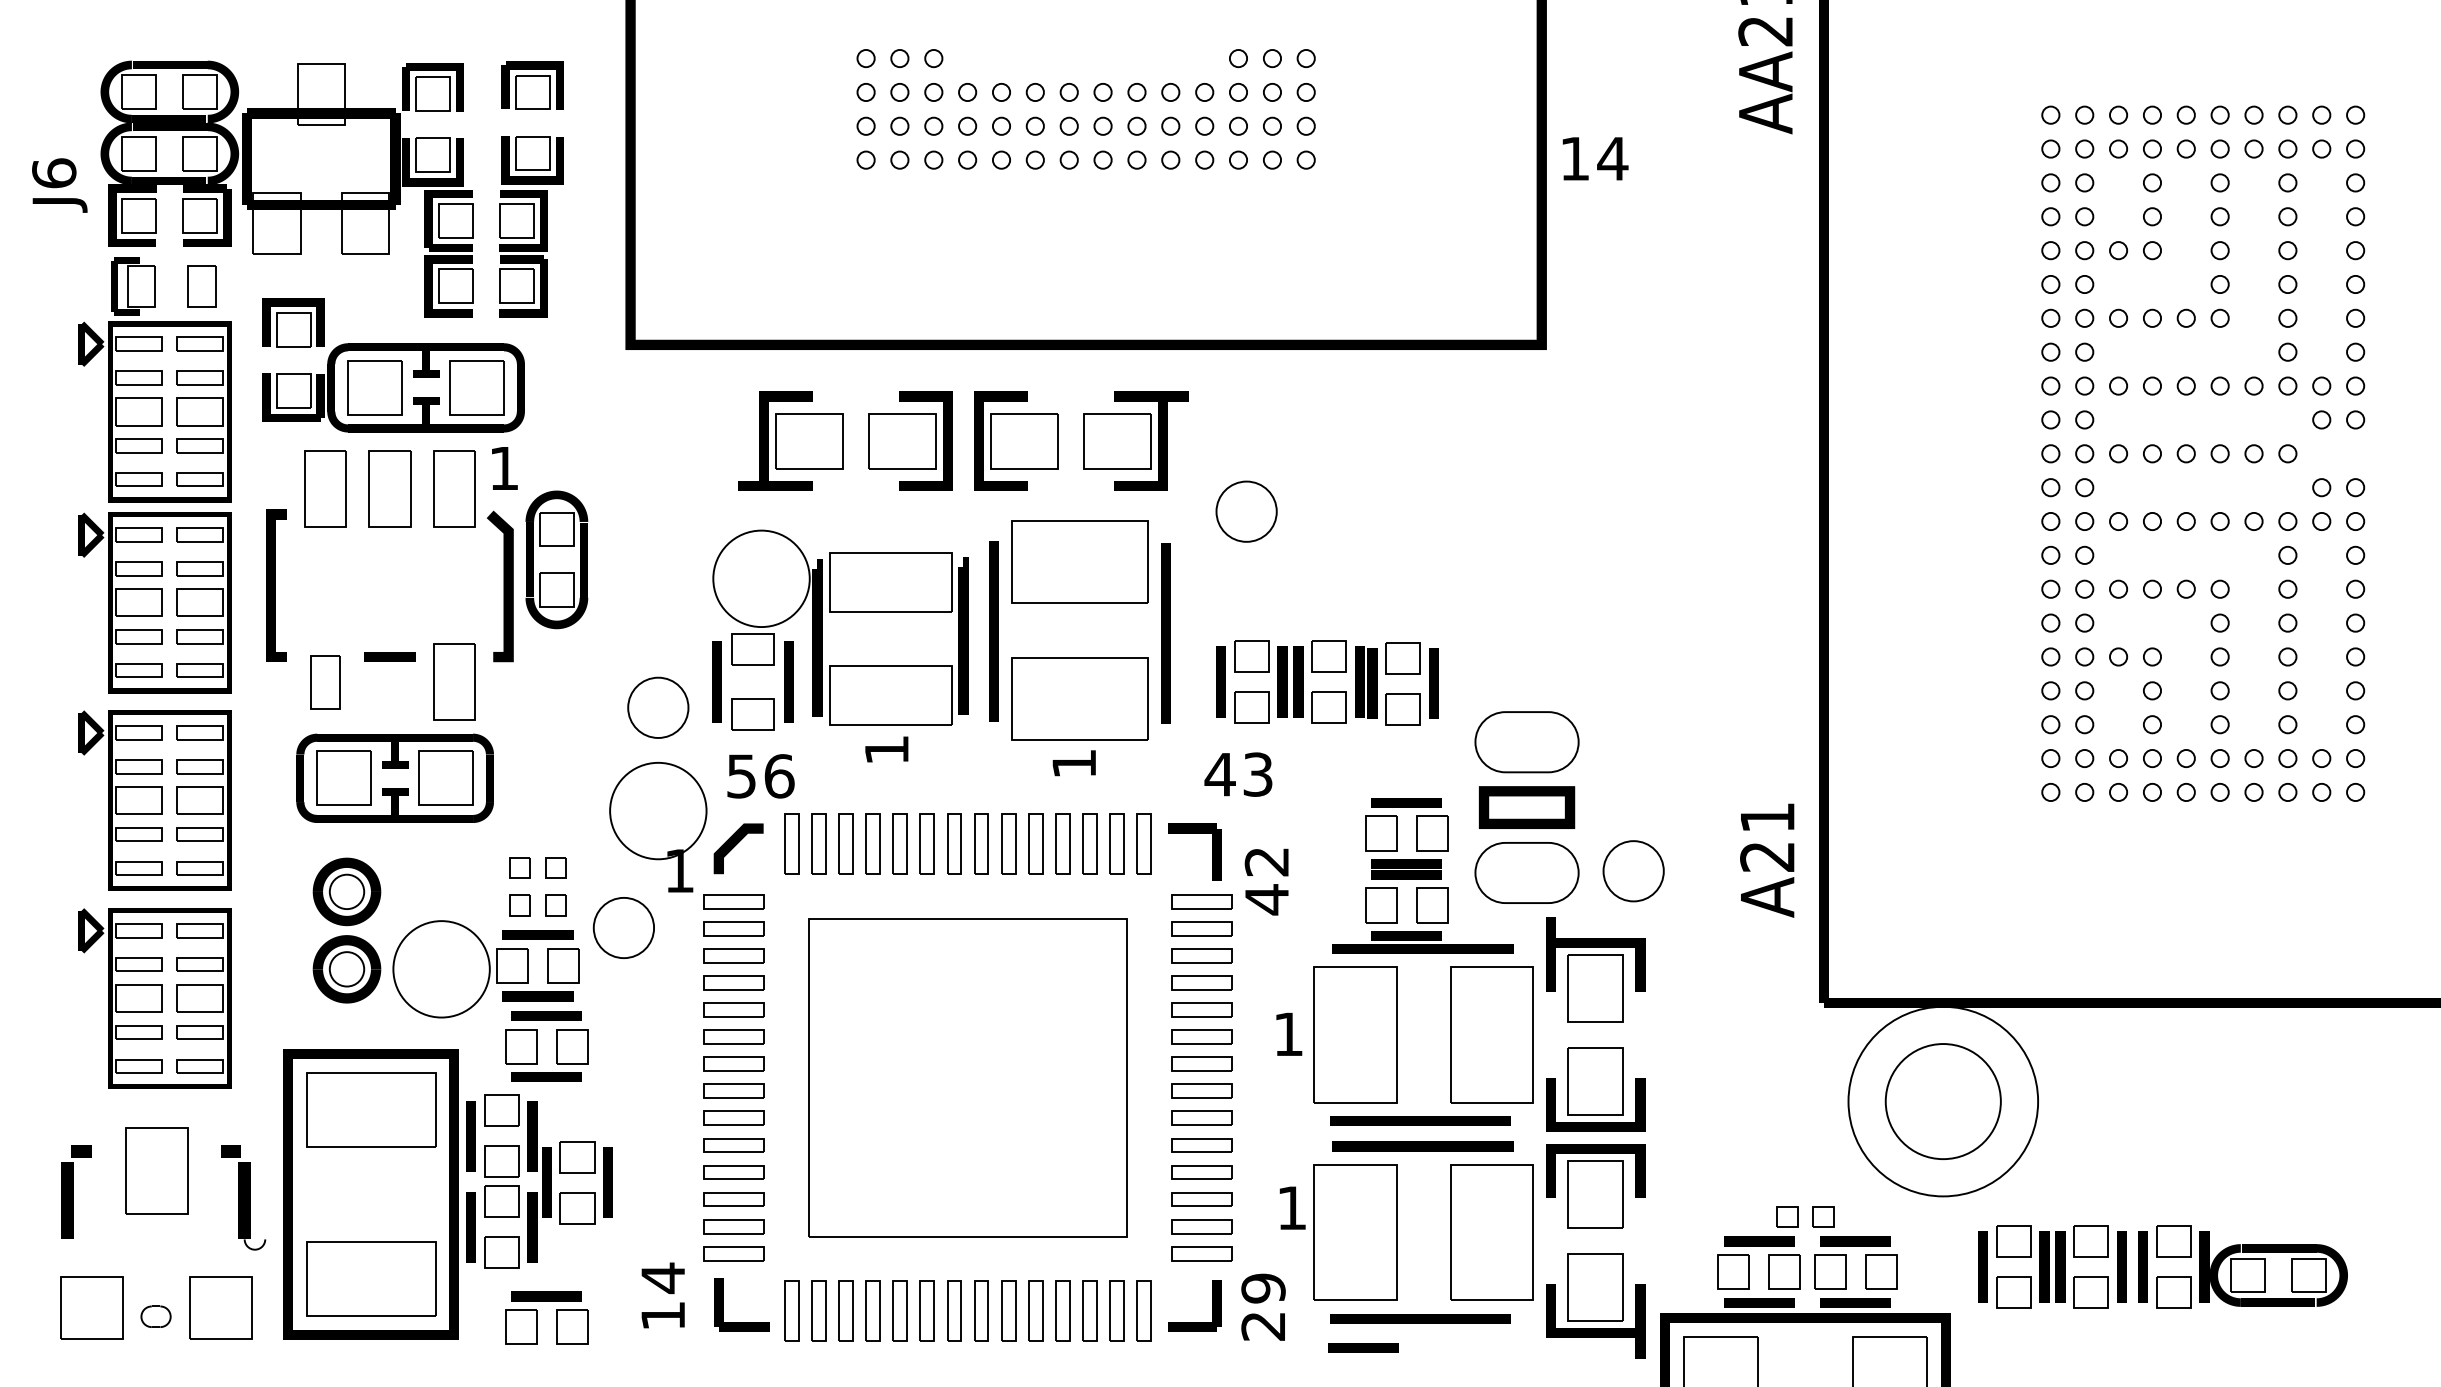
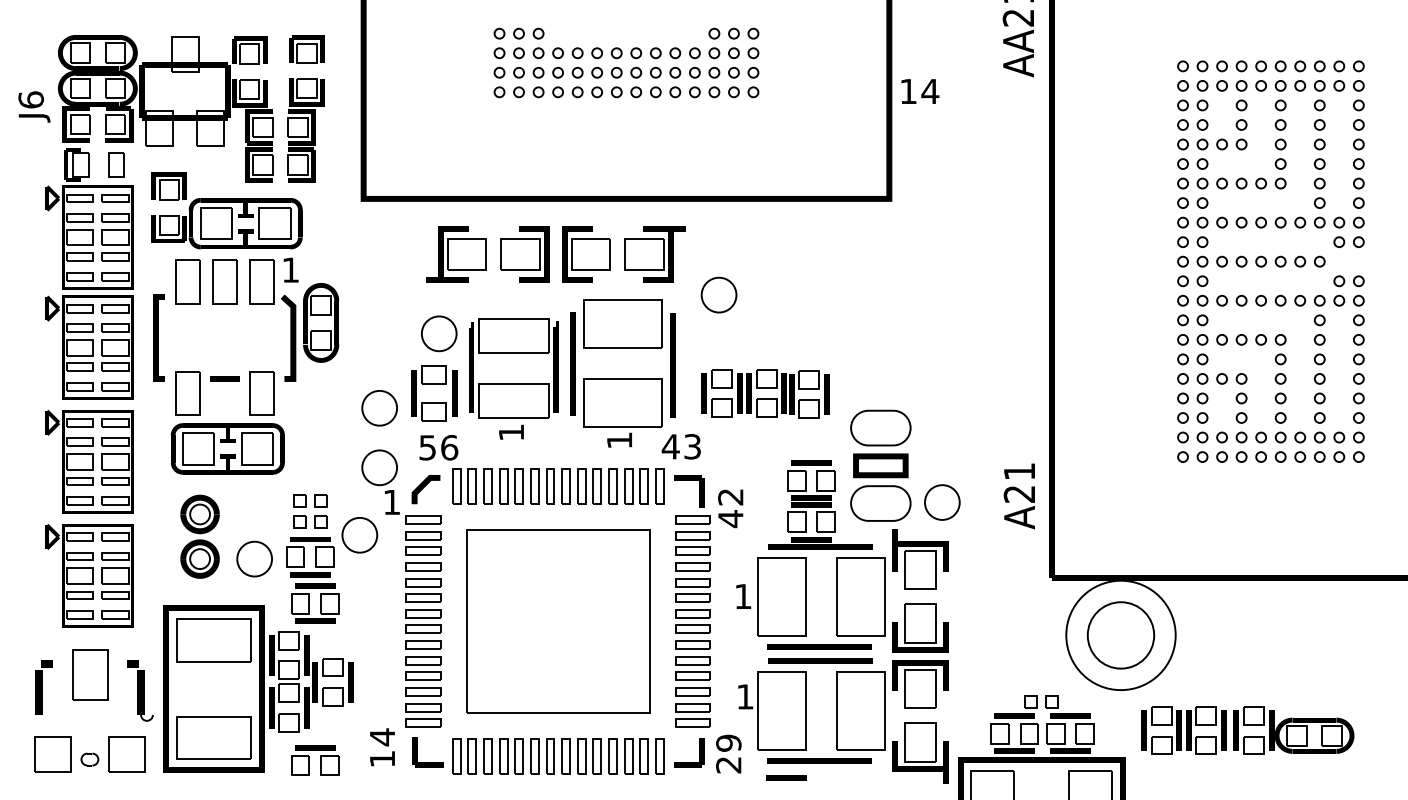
circle: (760, 578) -> (438, 333), size x0.62
part: (325, 682) -> (187, 393), size x1.43
text: (1236, 774) -> (680, 446), moved
circle: (658, 810) -> (379, 467), size x0.62
circle: (441, 968) -> (254, 558), size x0.62

